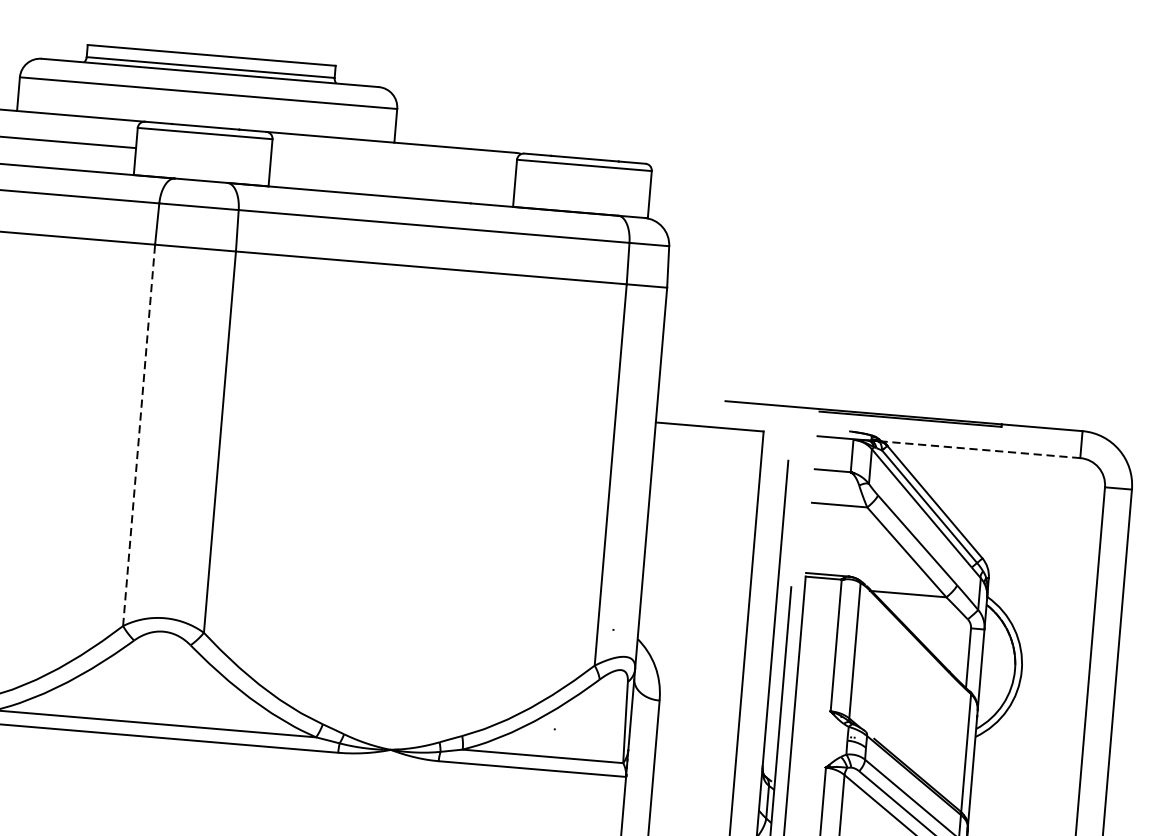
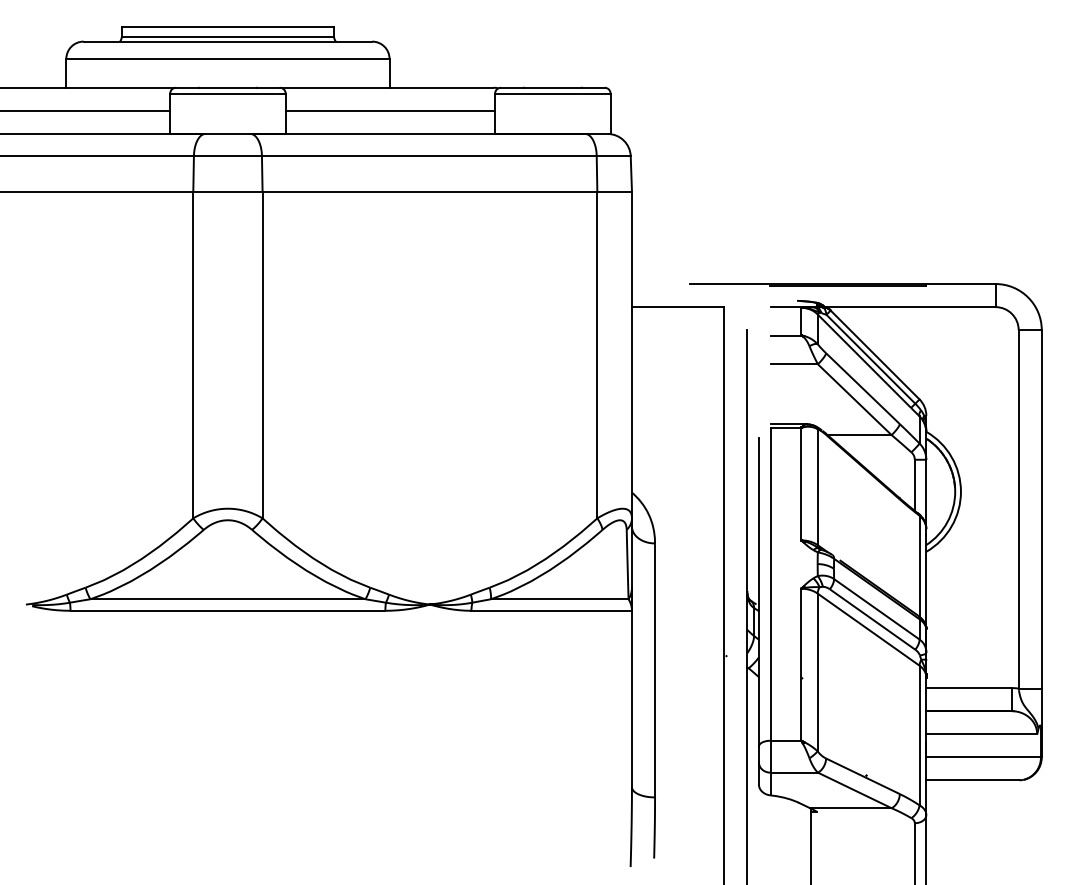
line: (393, 169) -> (390, 110), added
line: (139, 434) -> (193, 354), dashed -> solid
line: (979, 450) -> (909, 307), dashed -> solid

